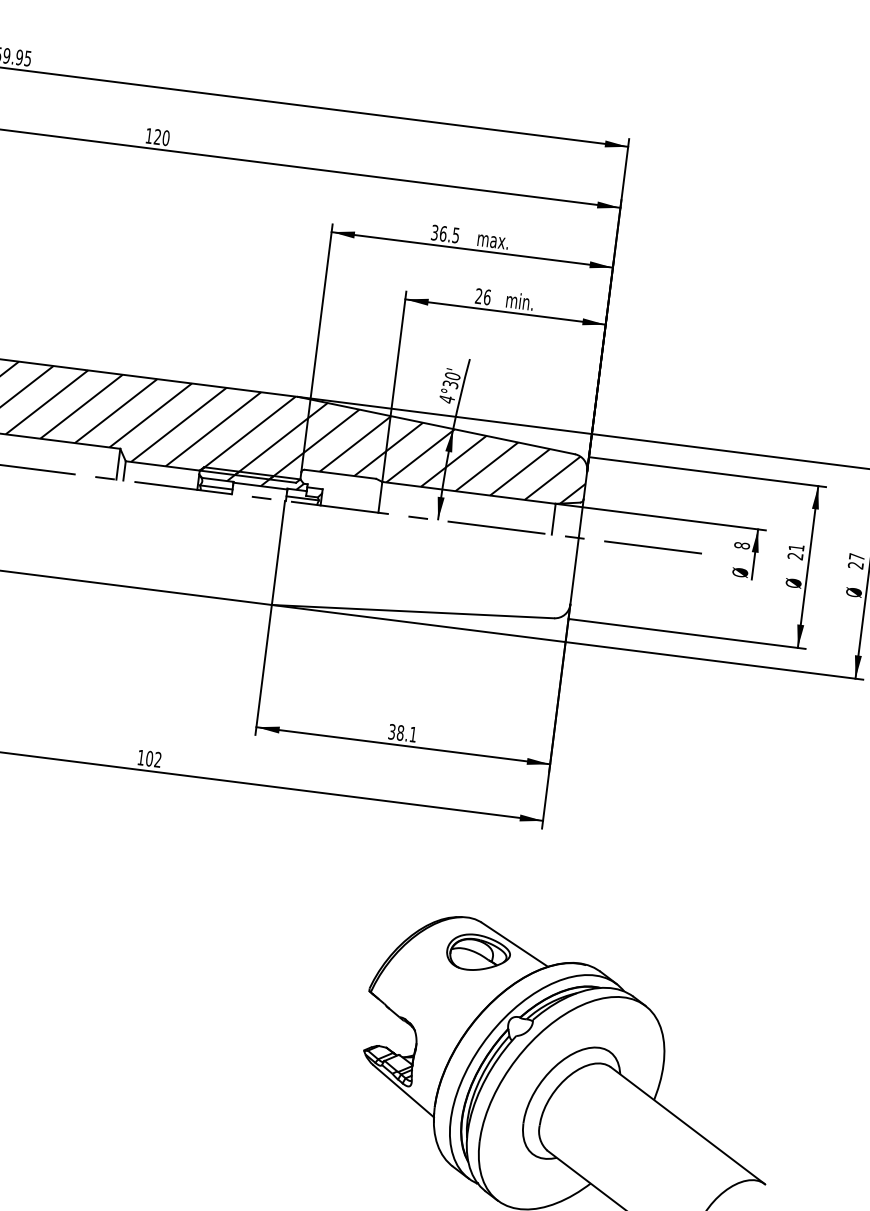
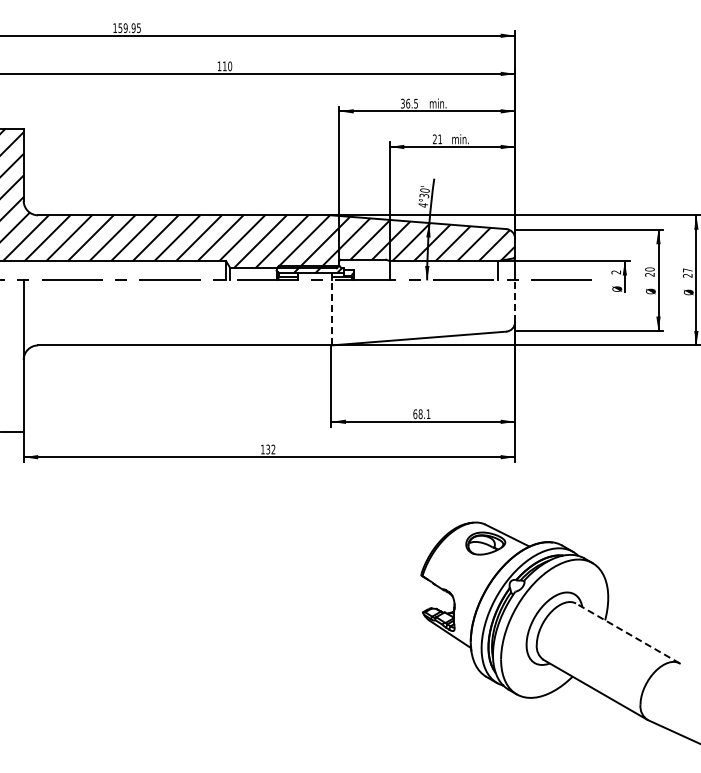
text: (157, 135) -> (224, 65), 120 -> 110
text: (498, 240) -> (442, 103), max. -> min.
text: (487, 297) -> (440, 139), 26 -> 21
text: (742, 545) -> (616, 272), 8 -> 2
text: (795, 547) -> (649, 269), 21 -> 20
line: (278, 552) -> (331, 312), solid -> dashed
line: (575, 571) -> (515, 301), solid -> dashed
text: (392, 732) -> (415, 414), 38.1 -> 68.1
text: (150, 758) -> (268, 449), 102 -> 132
line: (687, 1125) -> (627, 633), solid -> dashed

